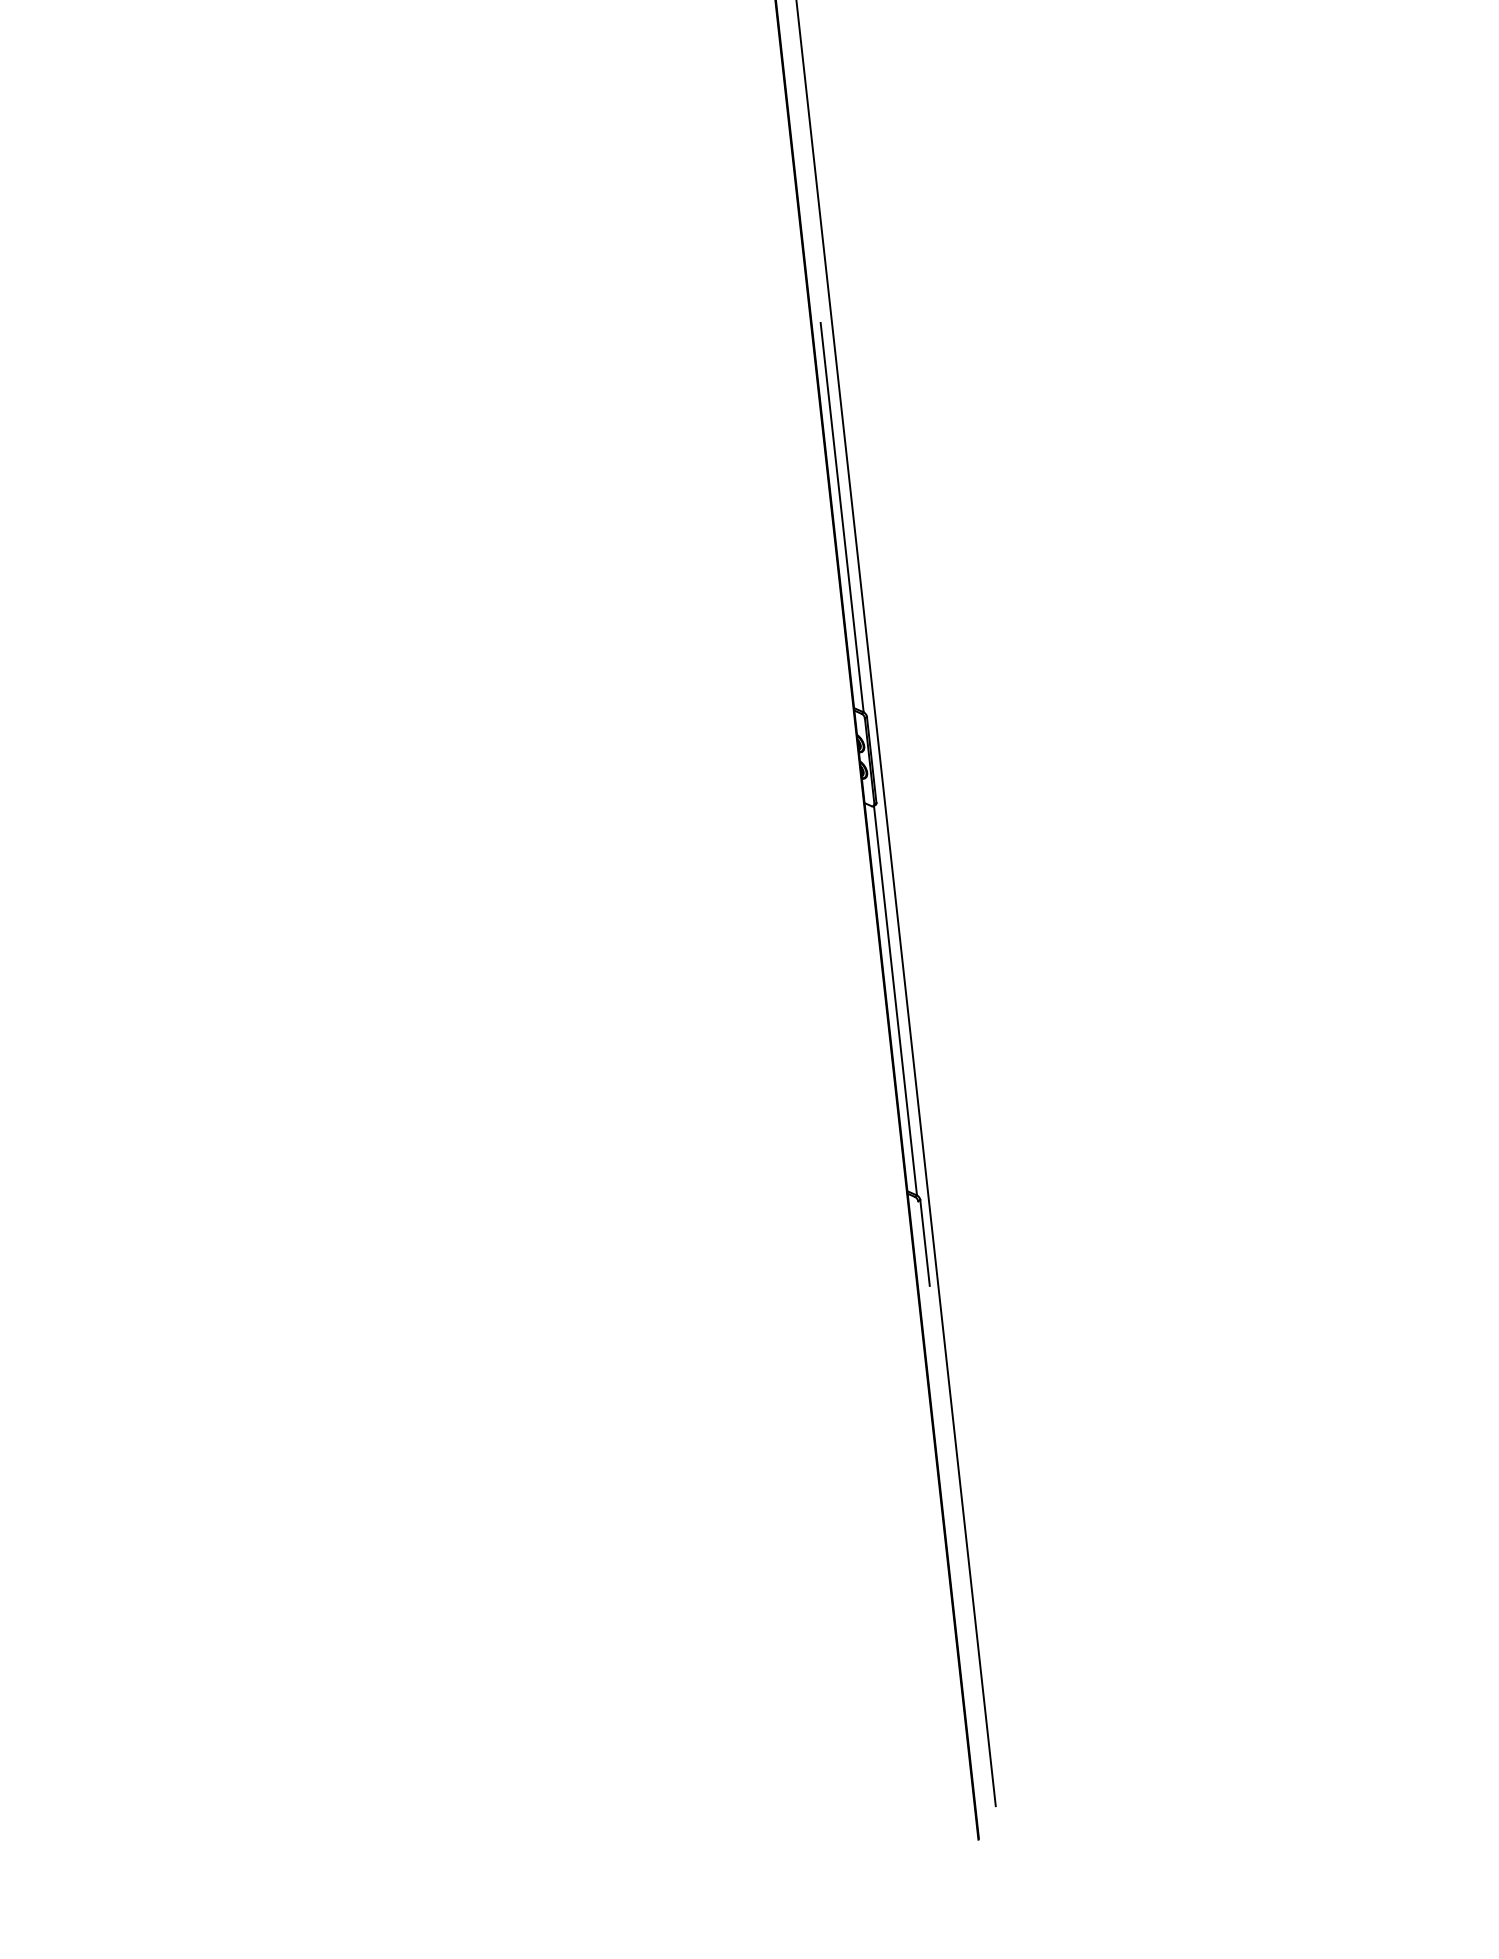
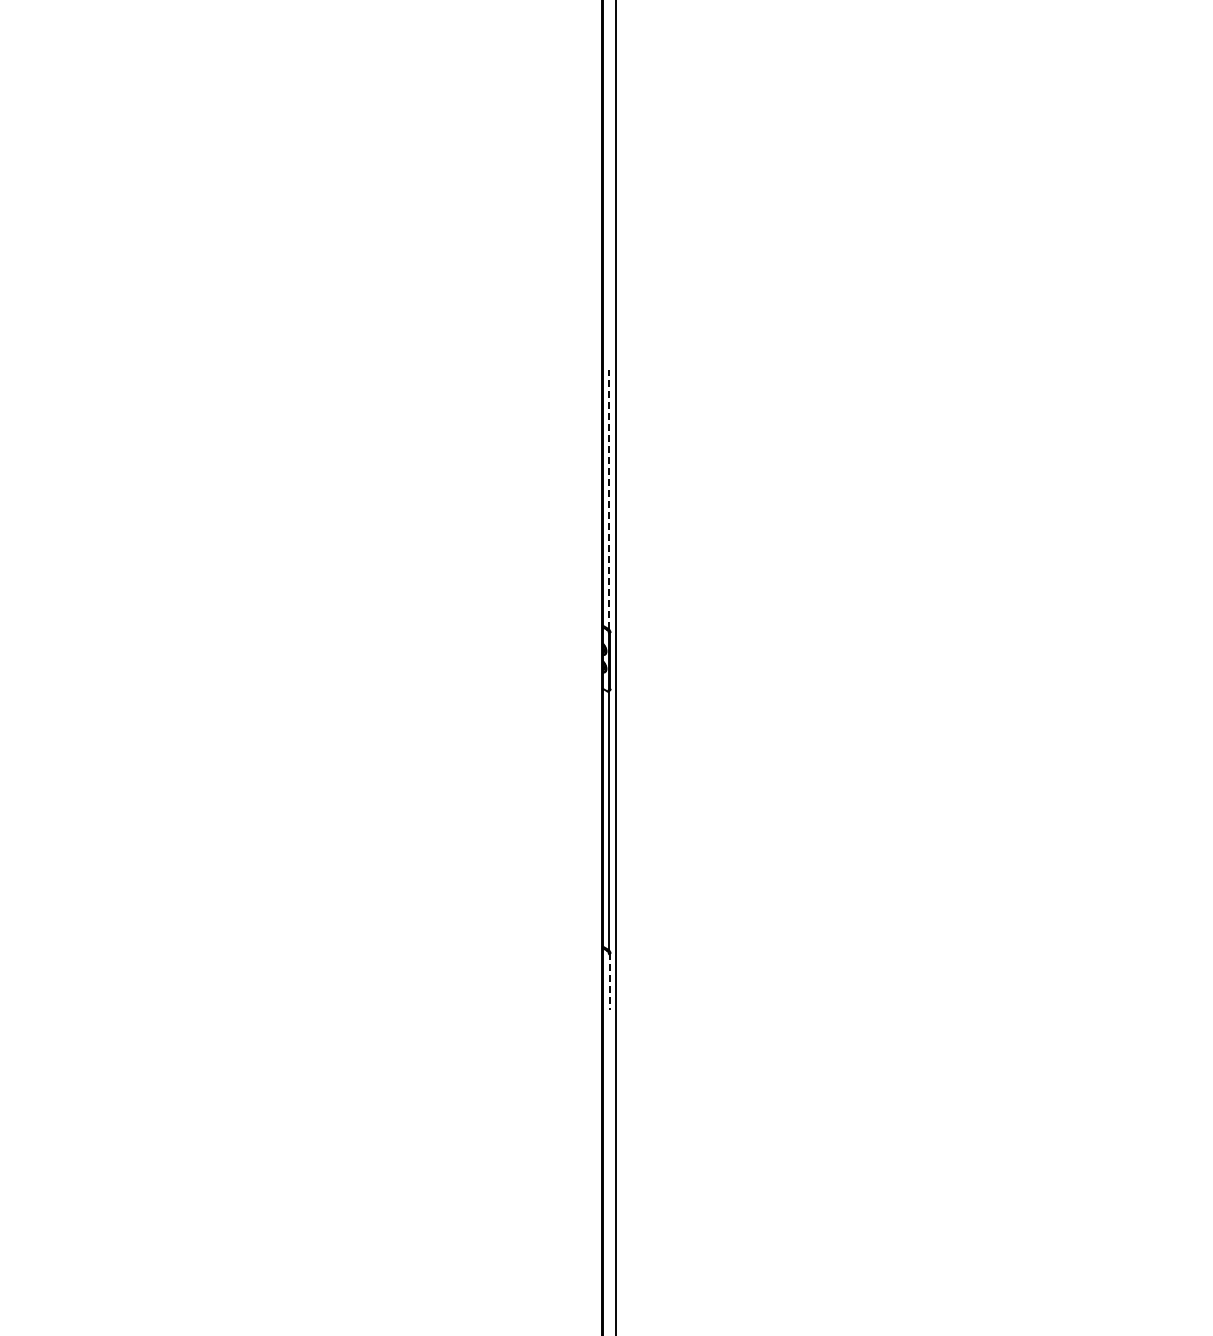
line: (842, 517) -> (608, 499), solid -> dashed
line: (925, 1242) -> (610, 981), solid -> dashed

